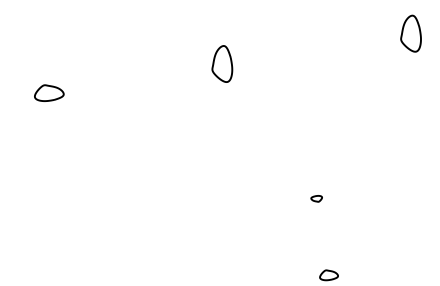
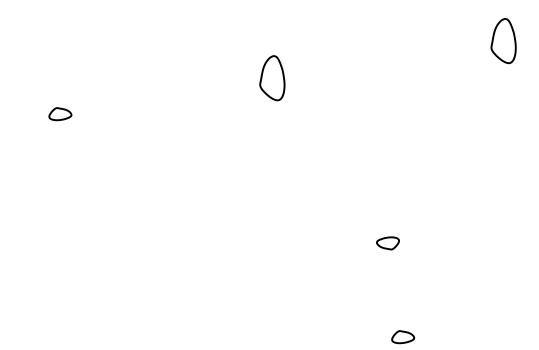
part: (49, 93) -> (60, 114), size x0.62
part: (316, 198) -> (387, 243), size x1.67

